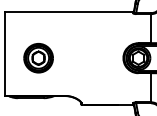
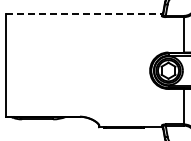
line: (69, 11) -> (84, 14), solid -> dashed
part: (38, 58) -> (46, 70), removed

